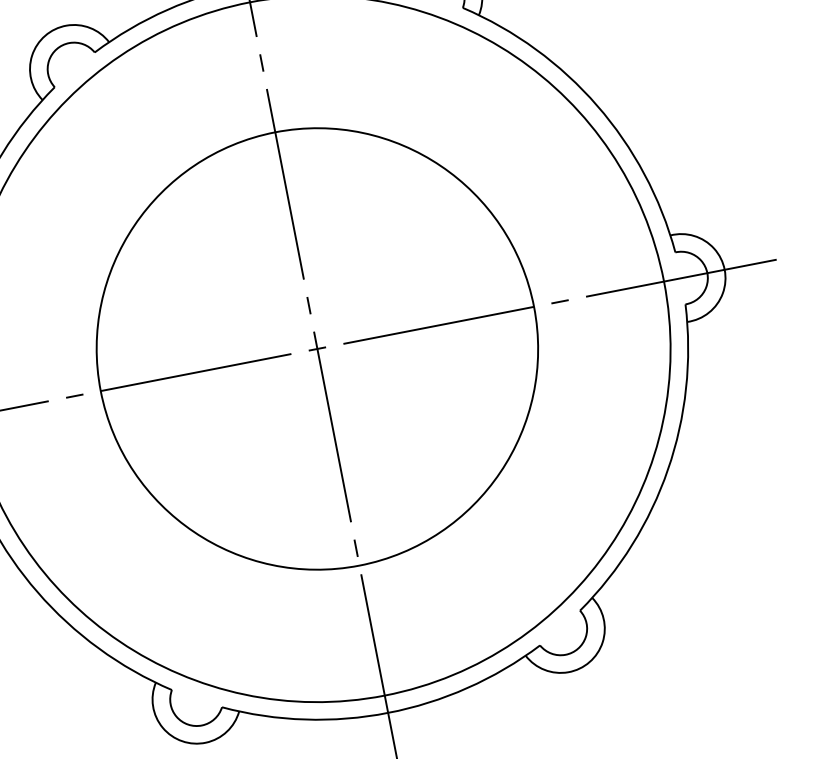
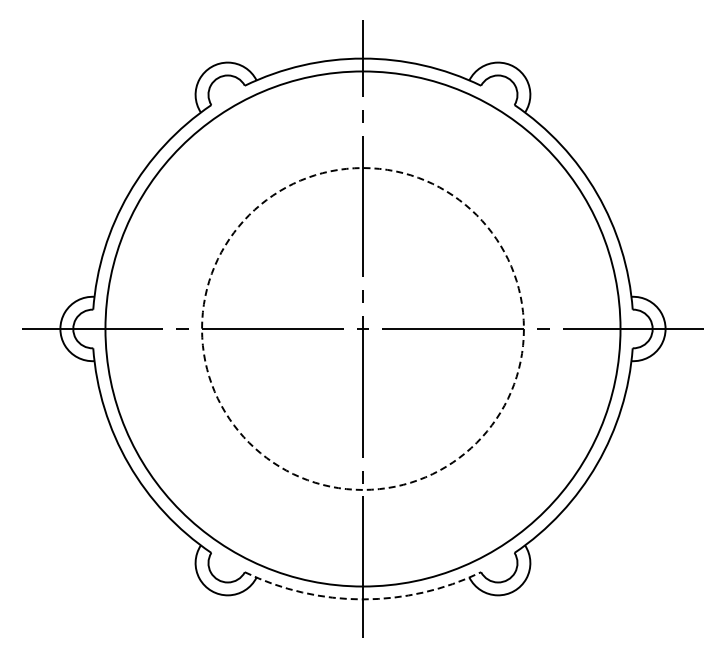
circle: (316, 348) -> (362, 328), solid -> dashed
arc: (387, 713) -> (362, 599), solid -> dashed

